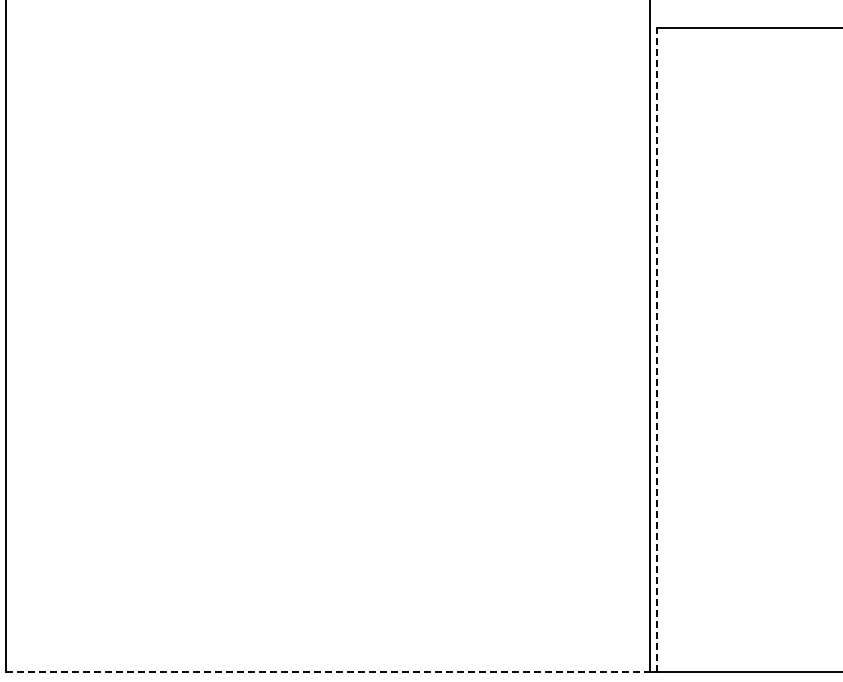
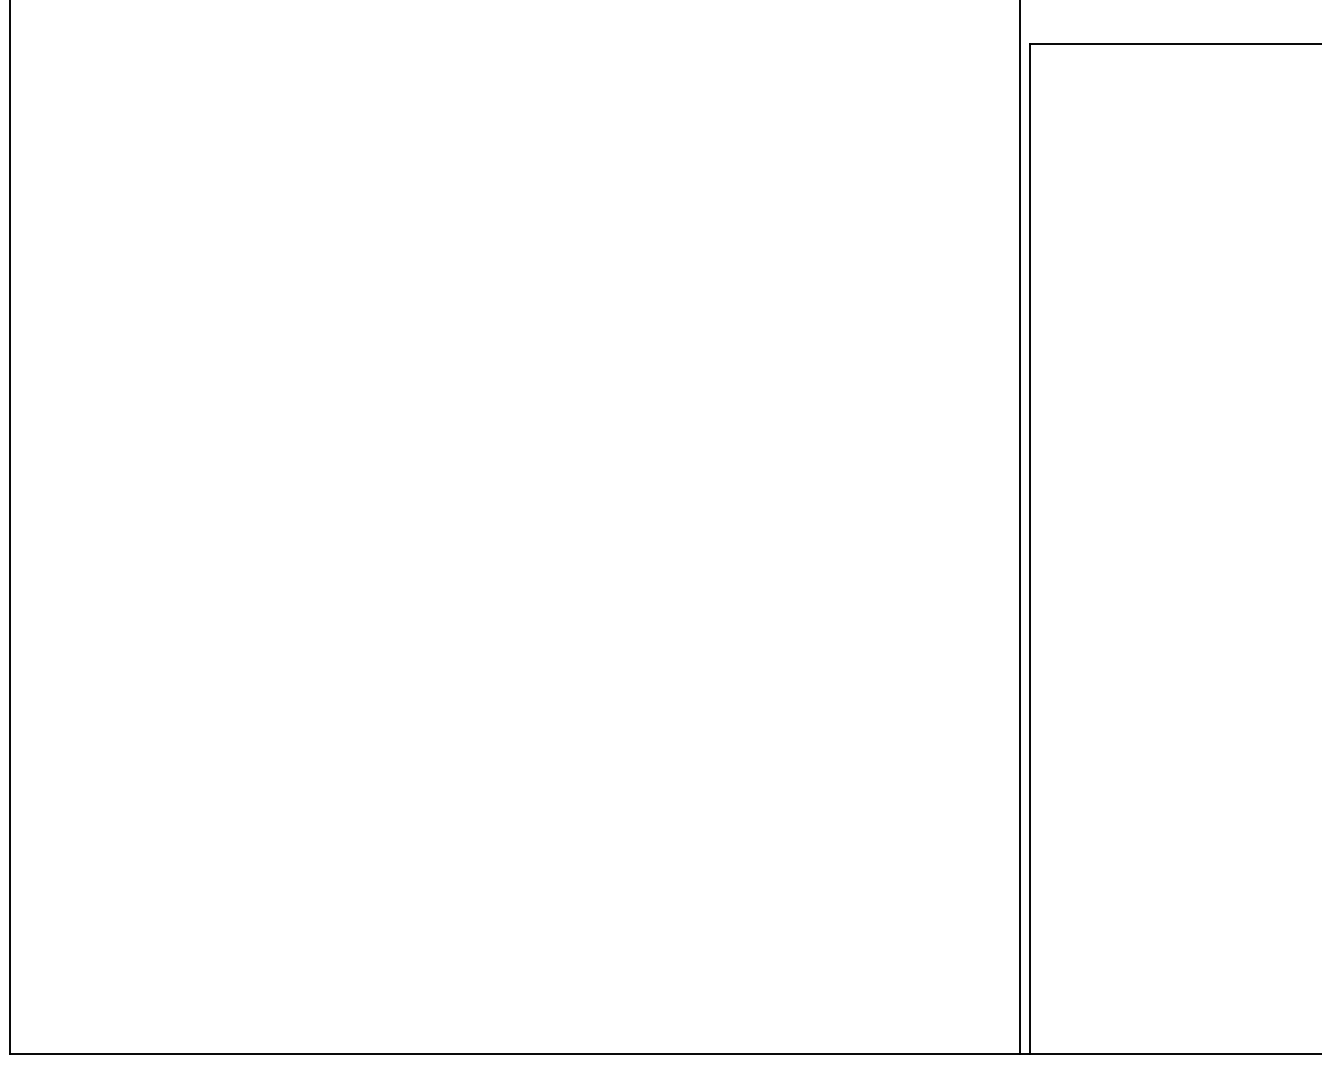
line: (656, 349) -> (1029, 547), dashed -> solid
line: (328, 672) -> (515, 1054), dashed -> solid

